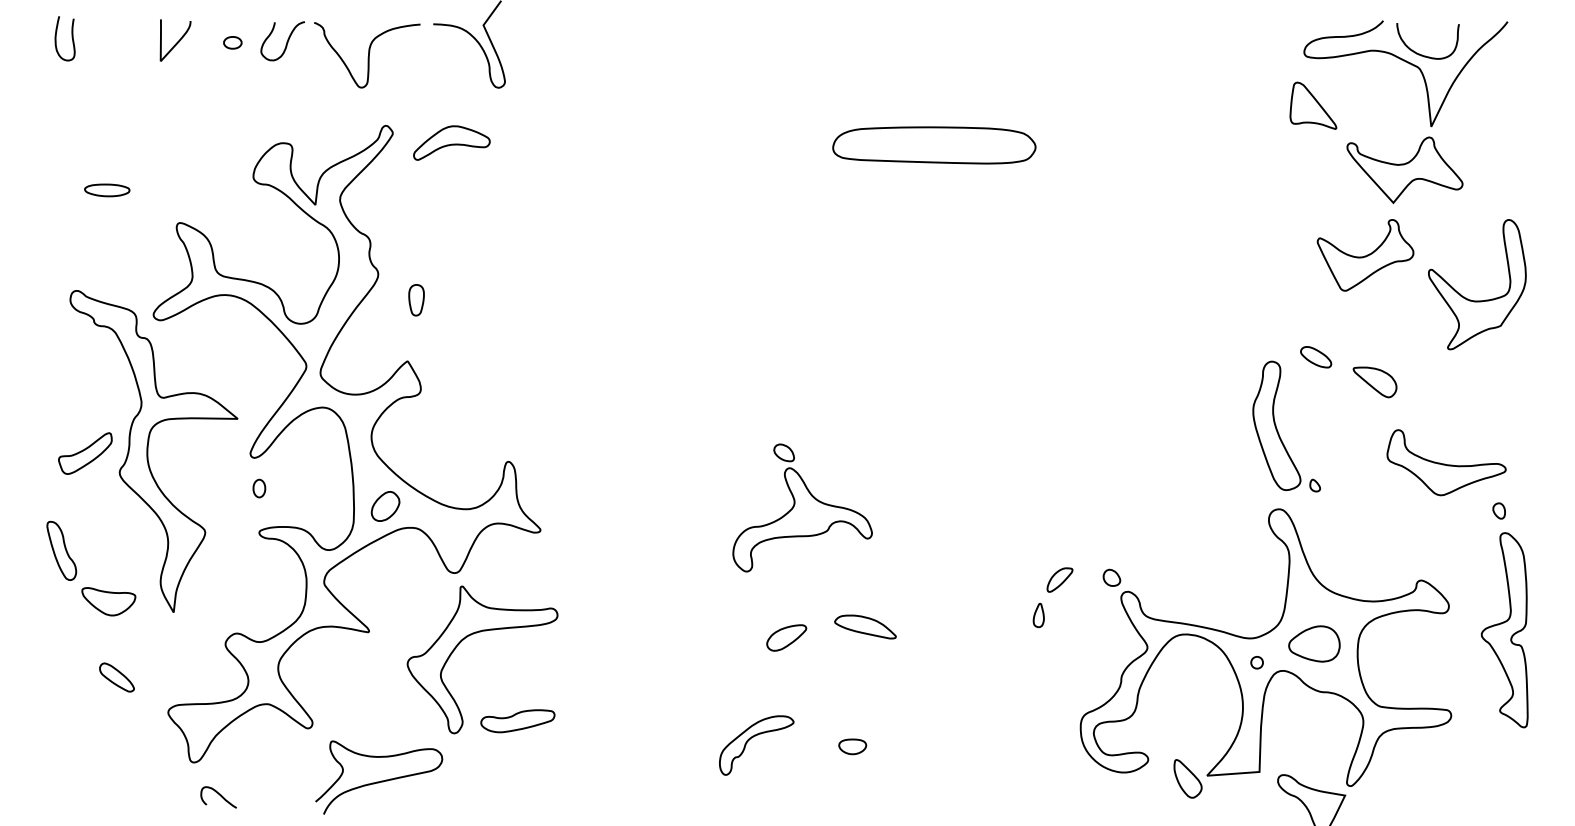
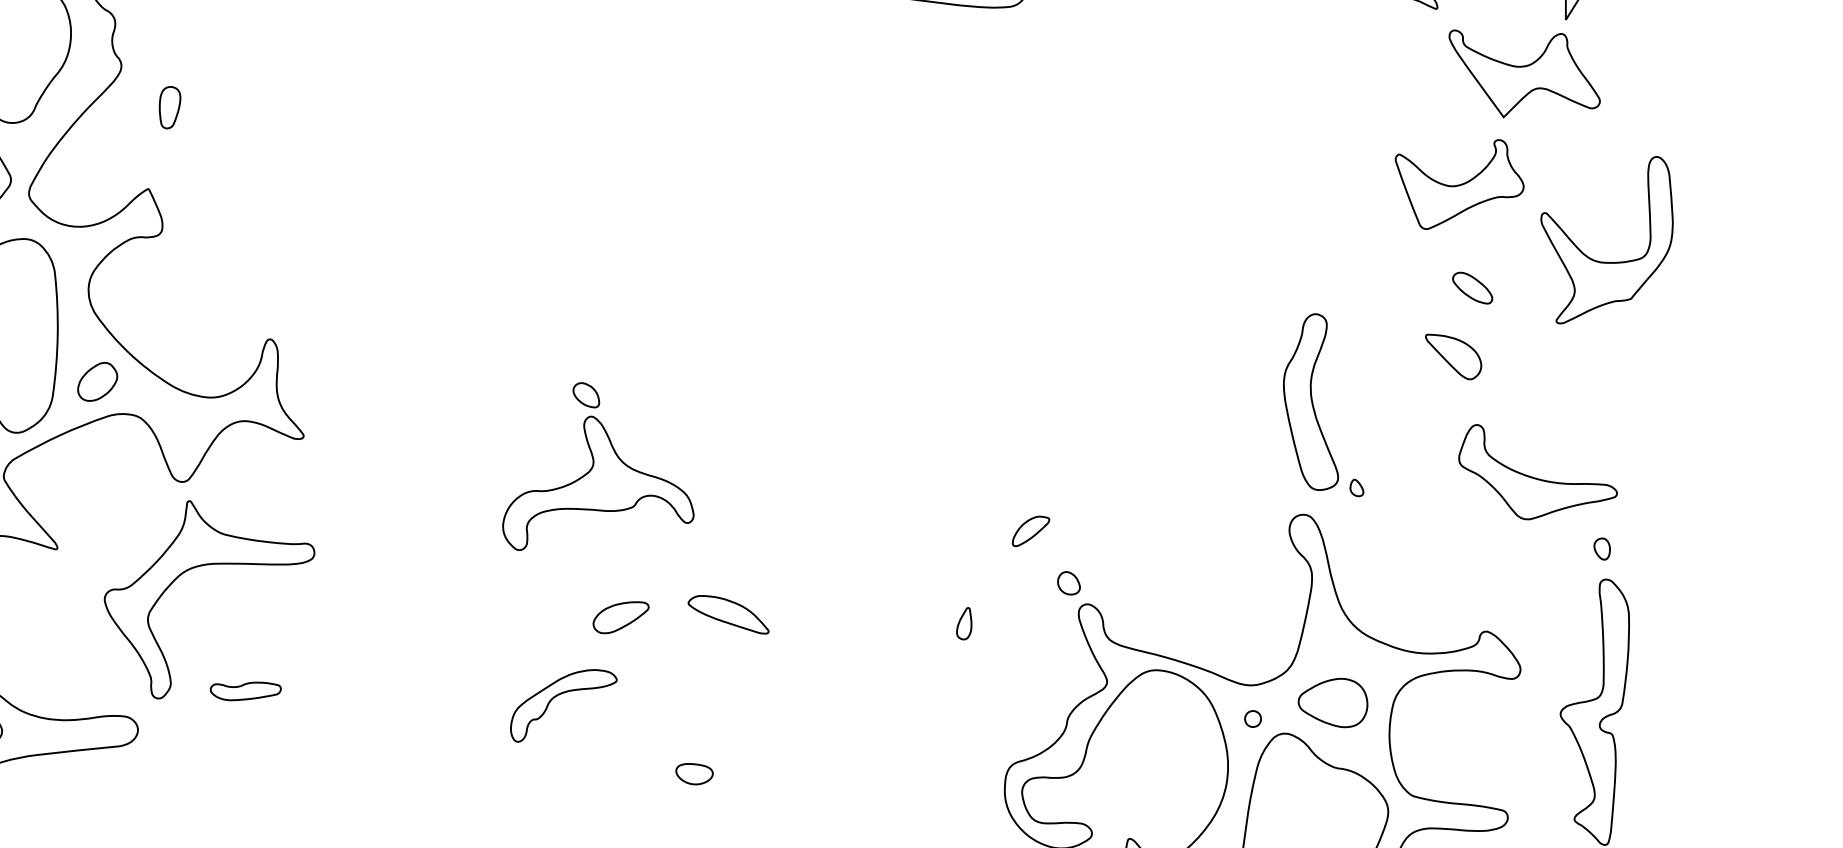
part: (1316, 357) -> (1473, 288), moved
part: (802, 507) -> (603, 471), moved
part: (1059, 579) -> (1030, 530), moved
part: (517, 721) -> (244, 691), size x0.7
part: (752, 738) -> (558, 696), moved

